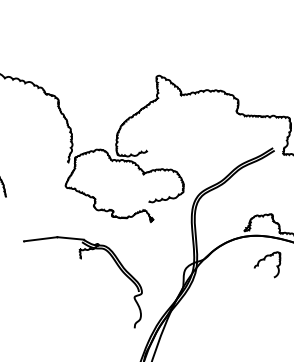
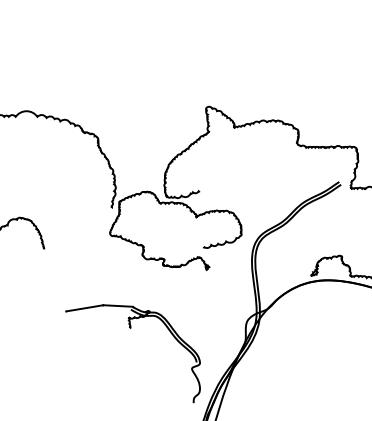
part: (81, 259) -> (131, 328), moved
curve: (264, 260) -> (335, 307), removed

